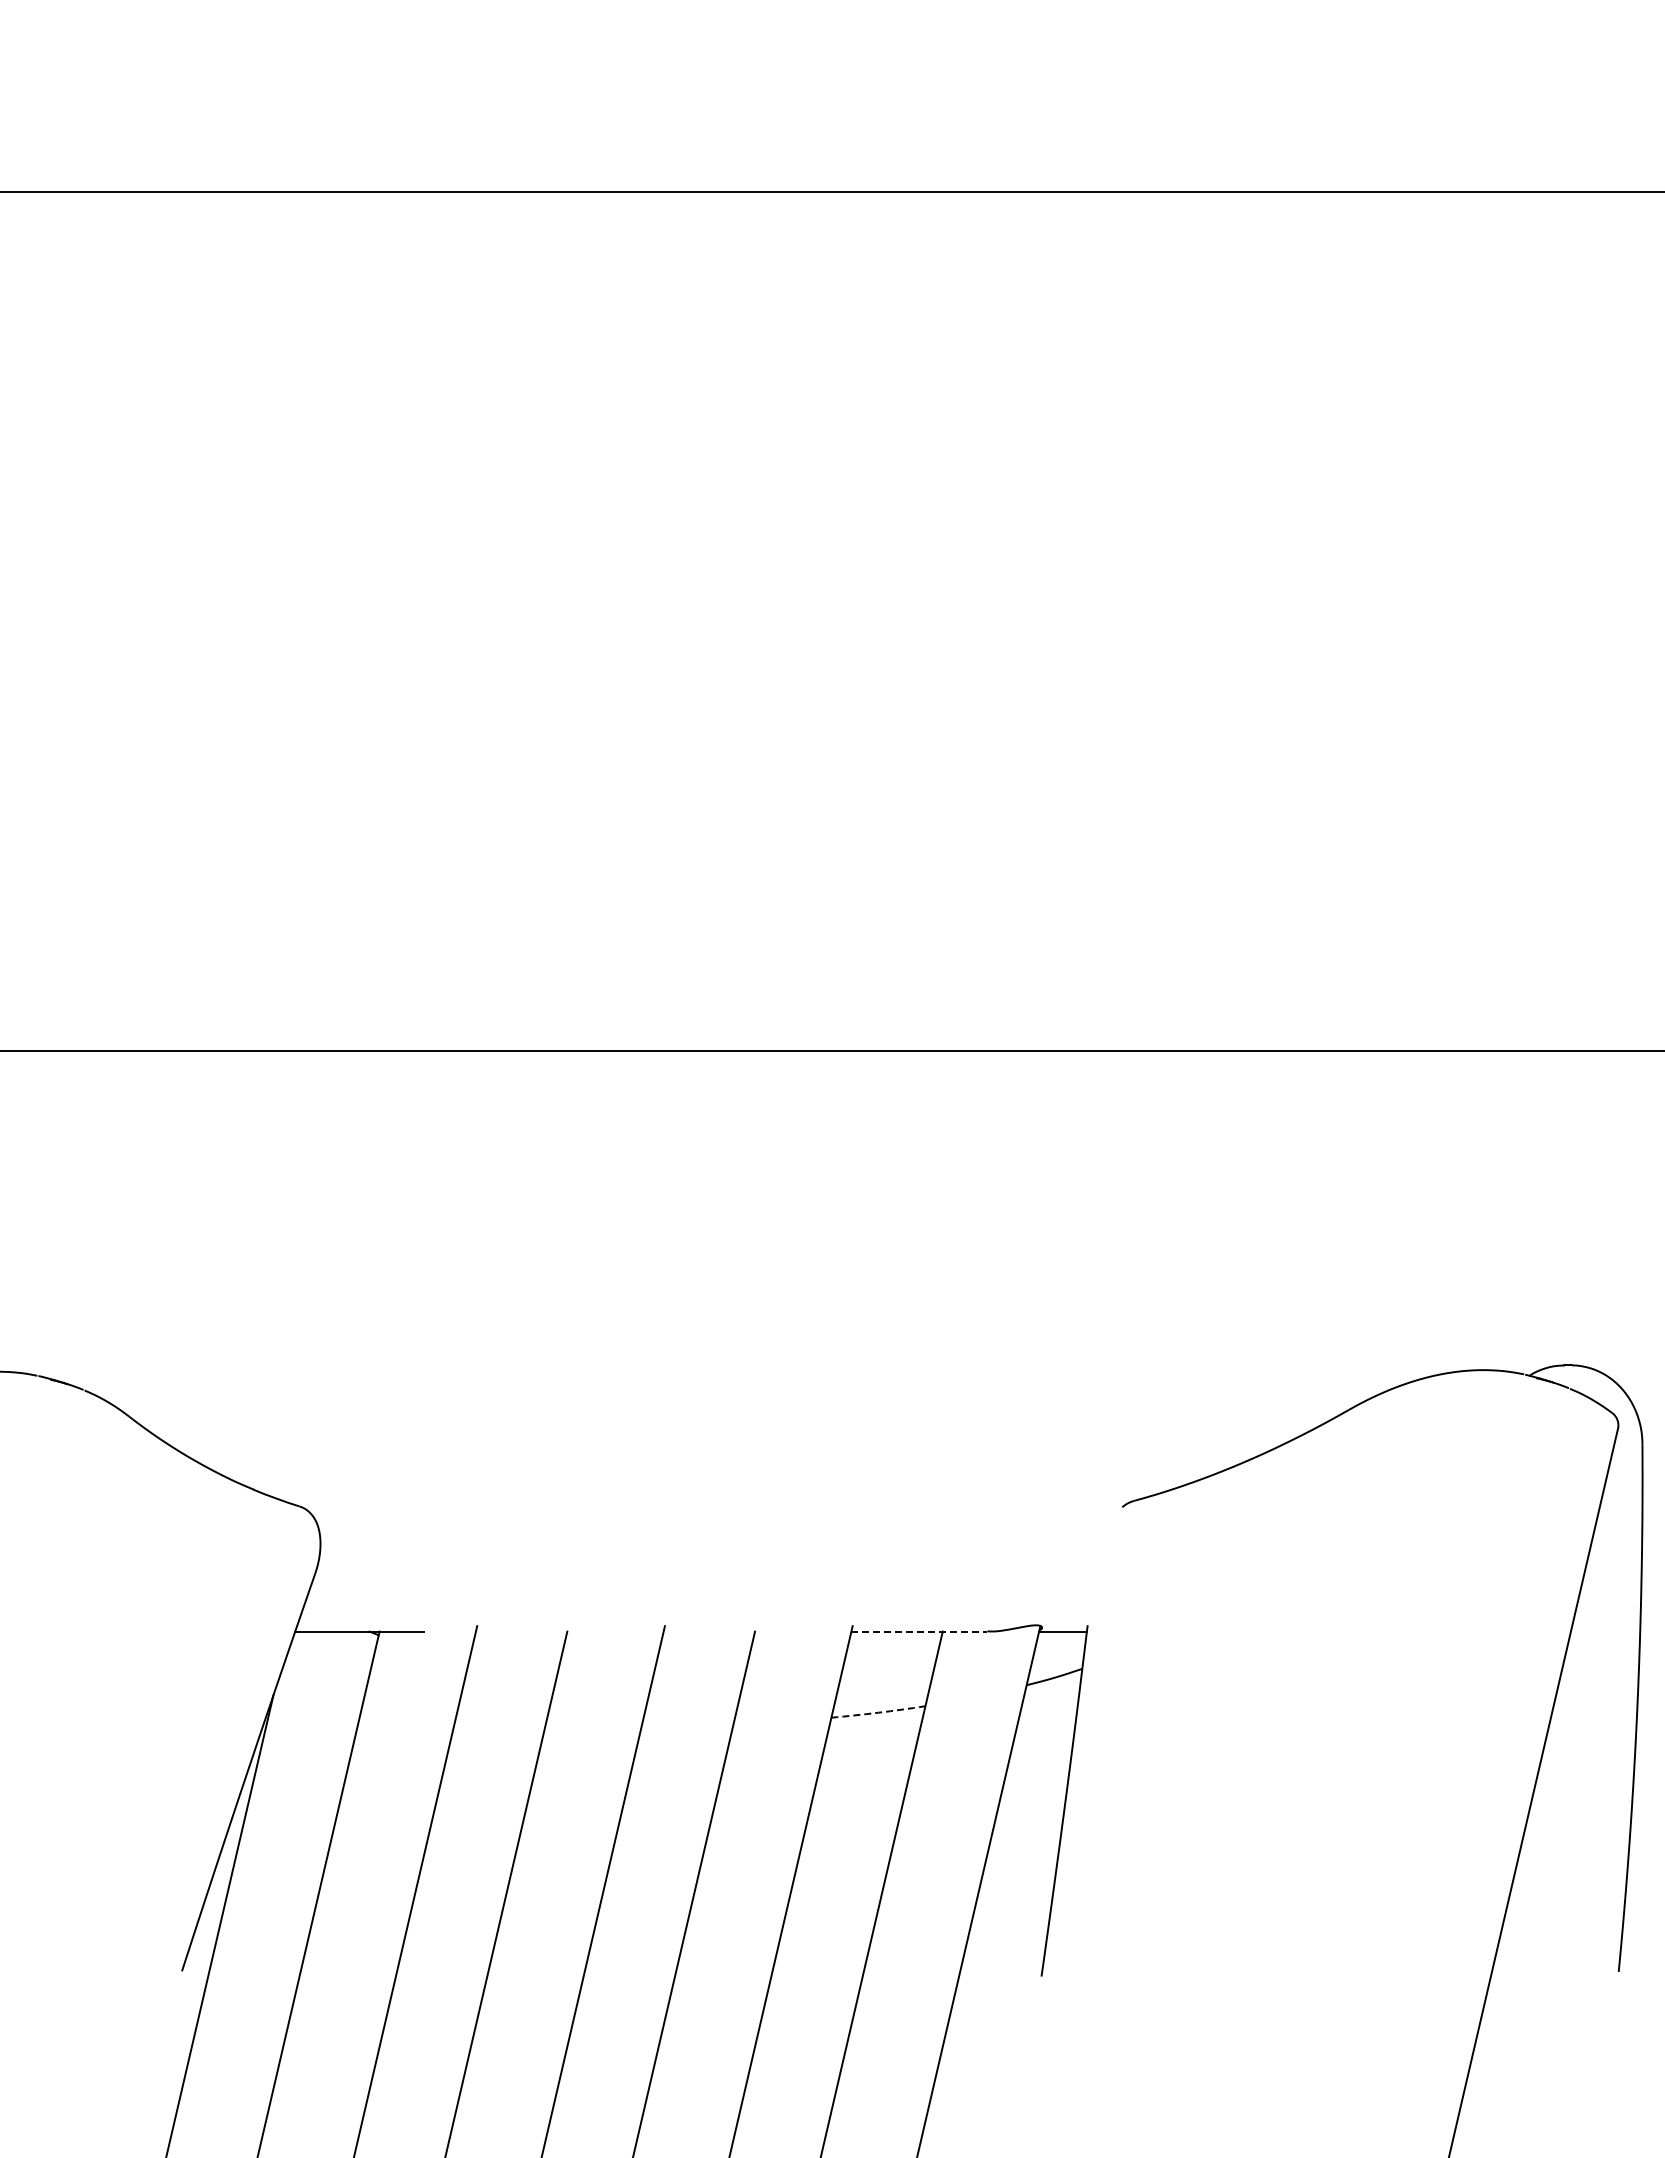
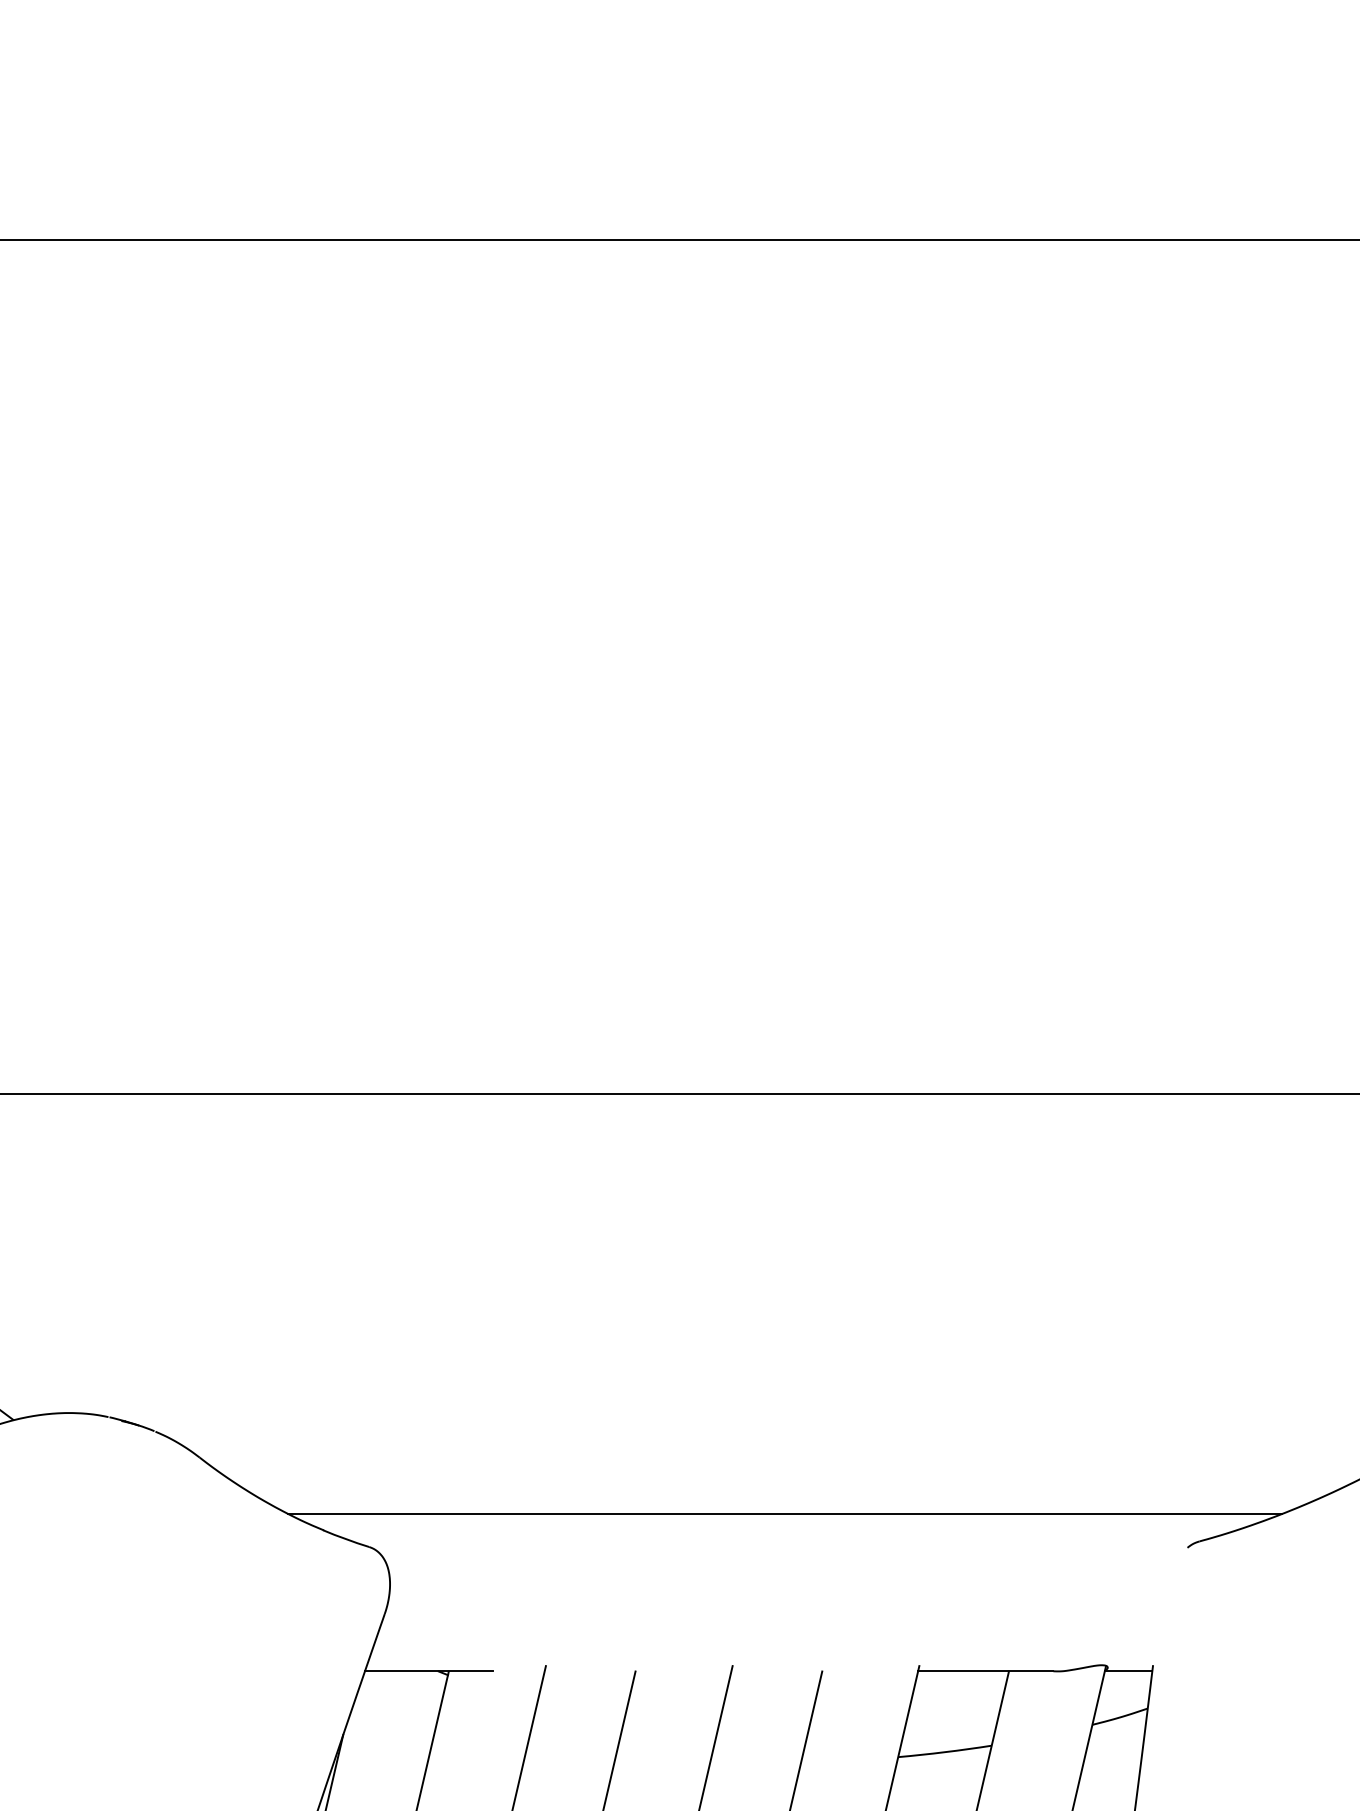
line: (717, 1473) -> (784, 1514), added
line: (919, 1631) -> (985, 1671), dashed -> solid
arc: (878, 1712) -> (945, 1751), dashed -> solid

